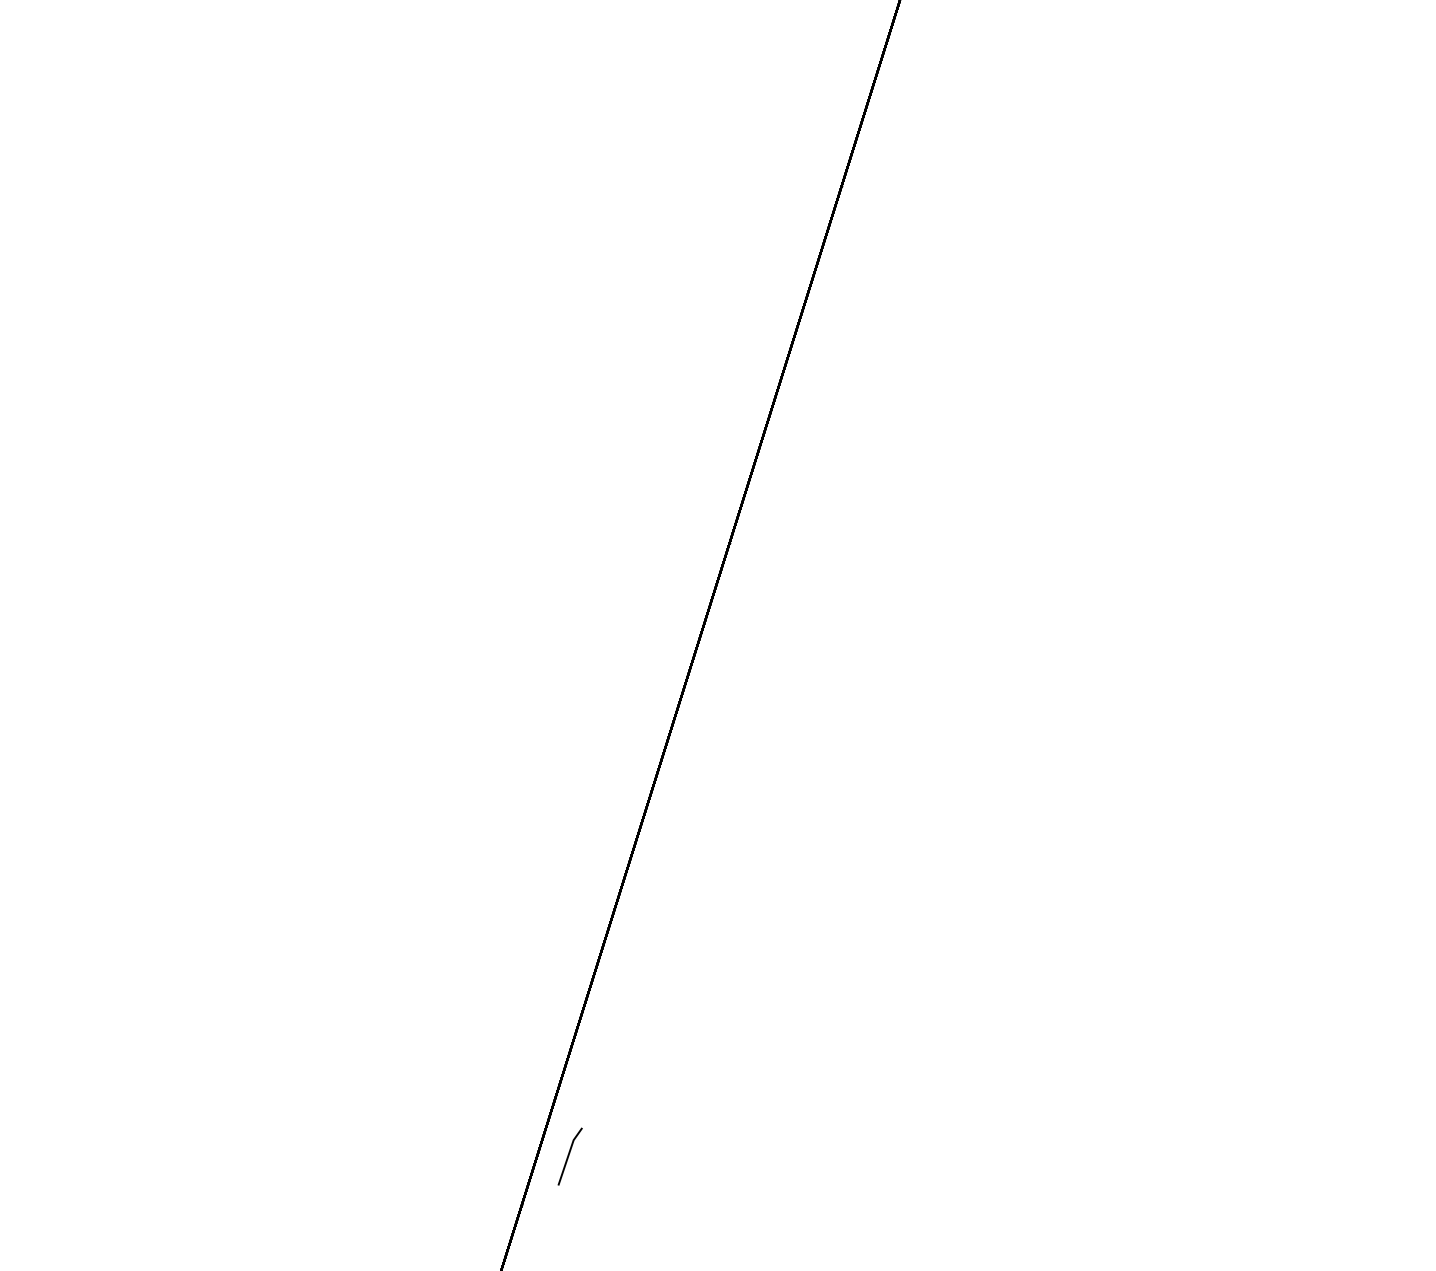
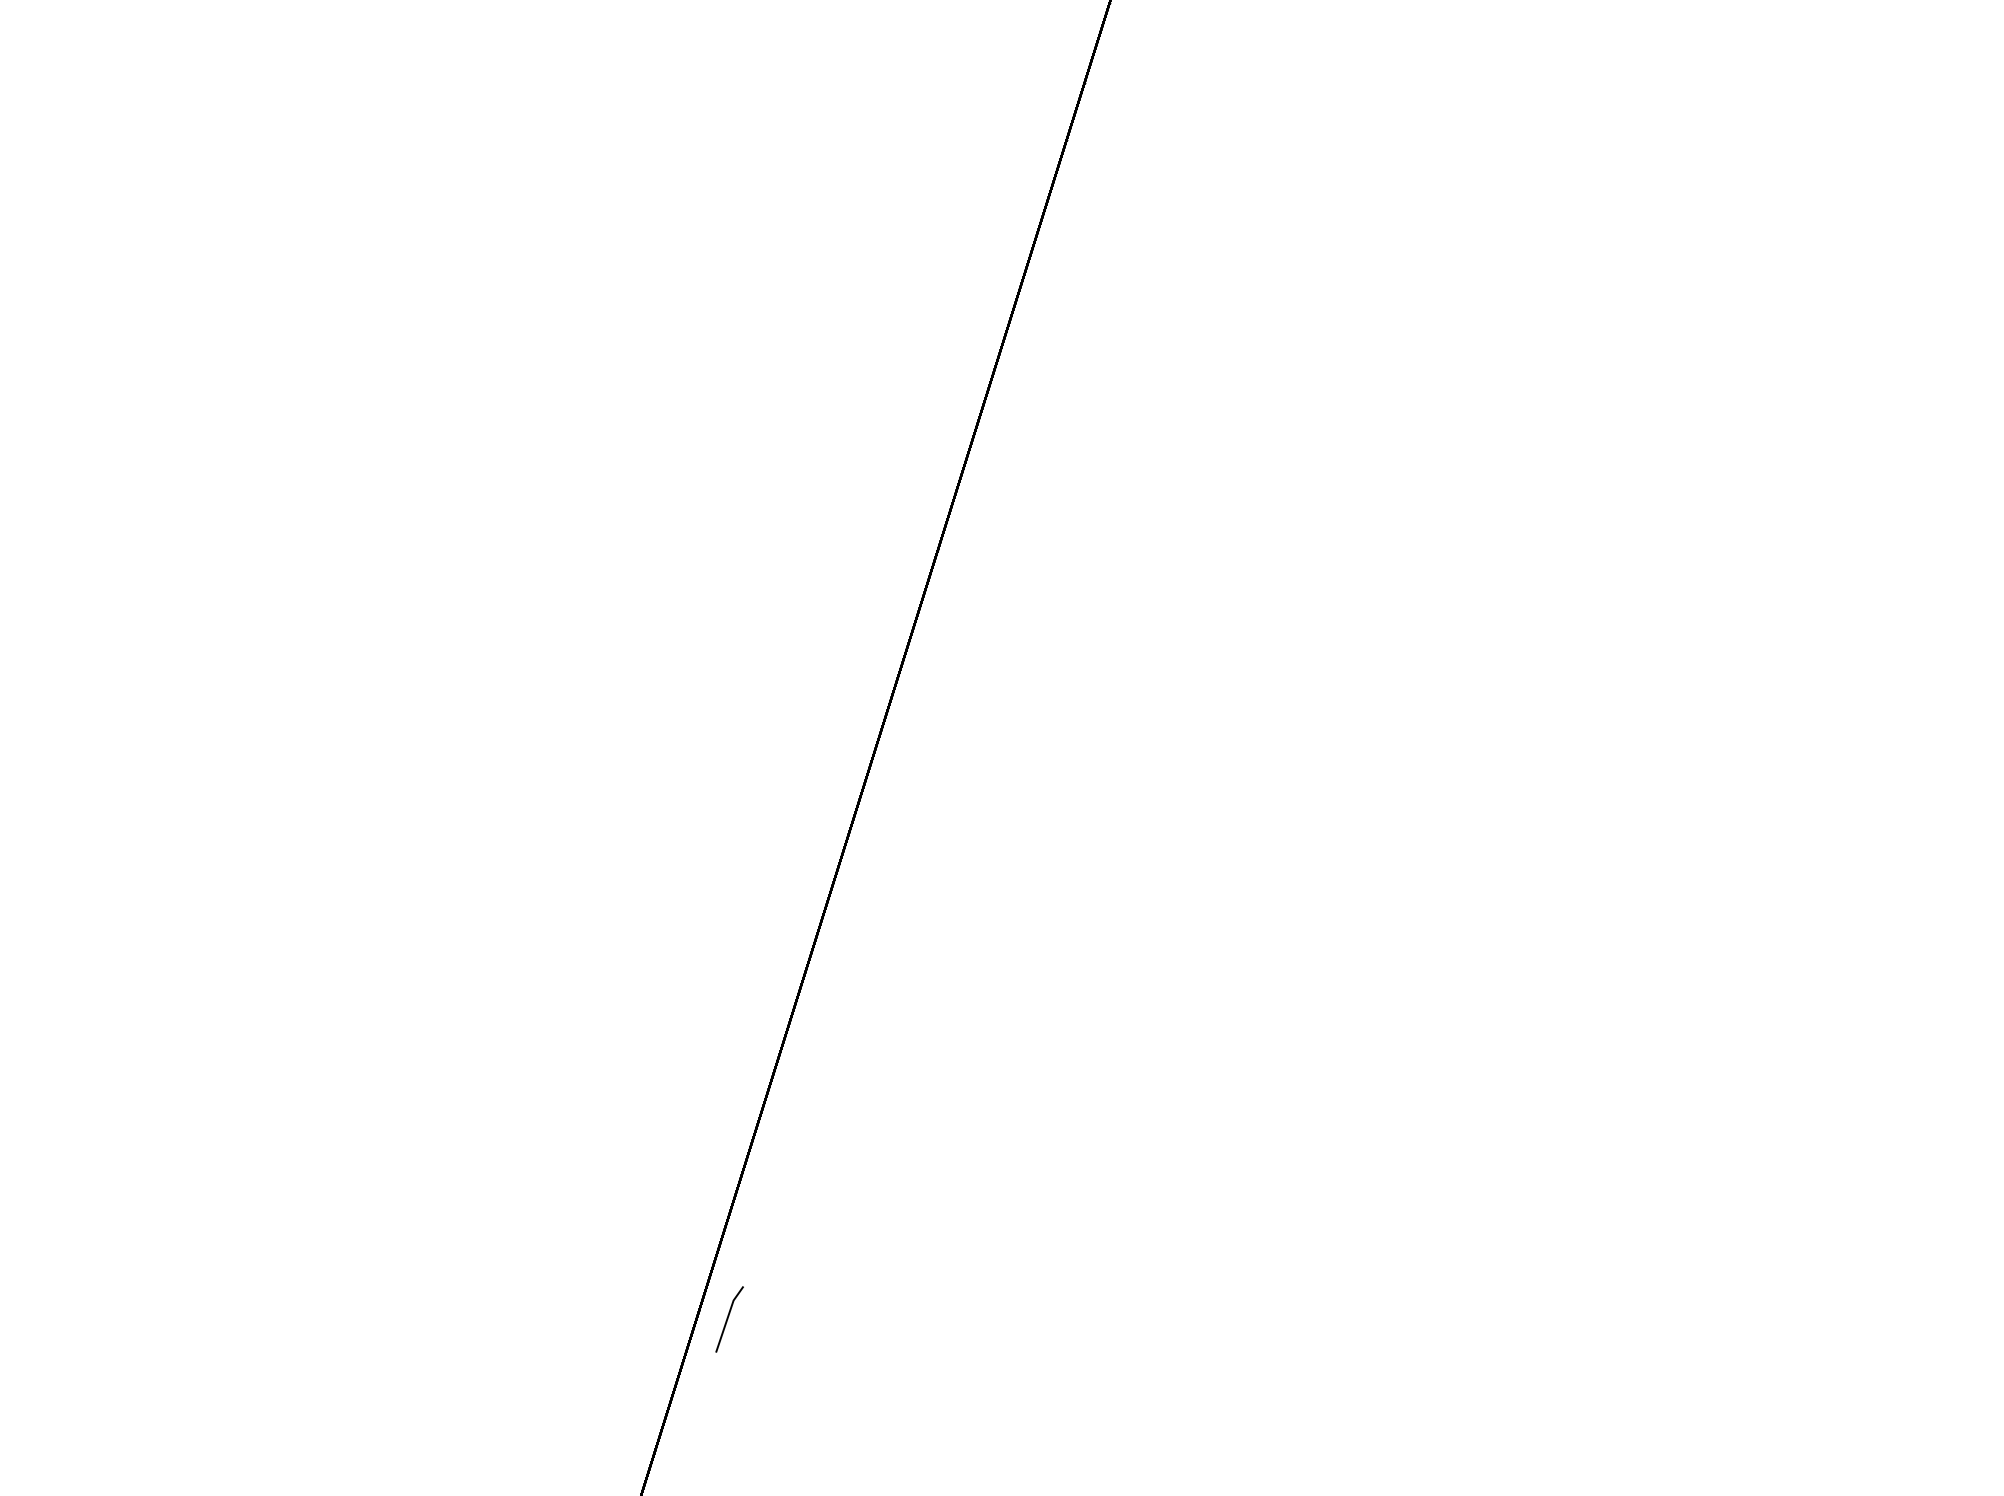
line: (569, 1156) -> (728, 1319), moved

